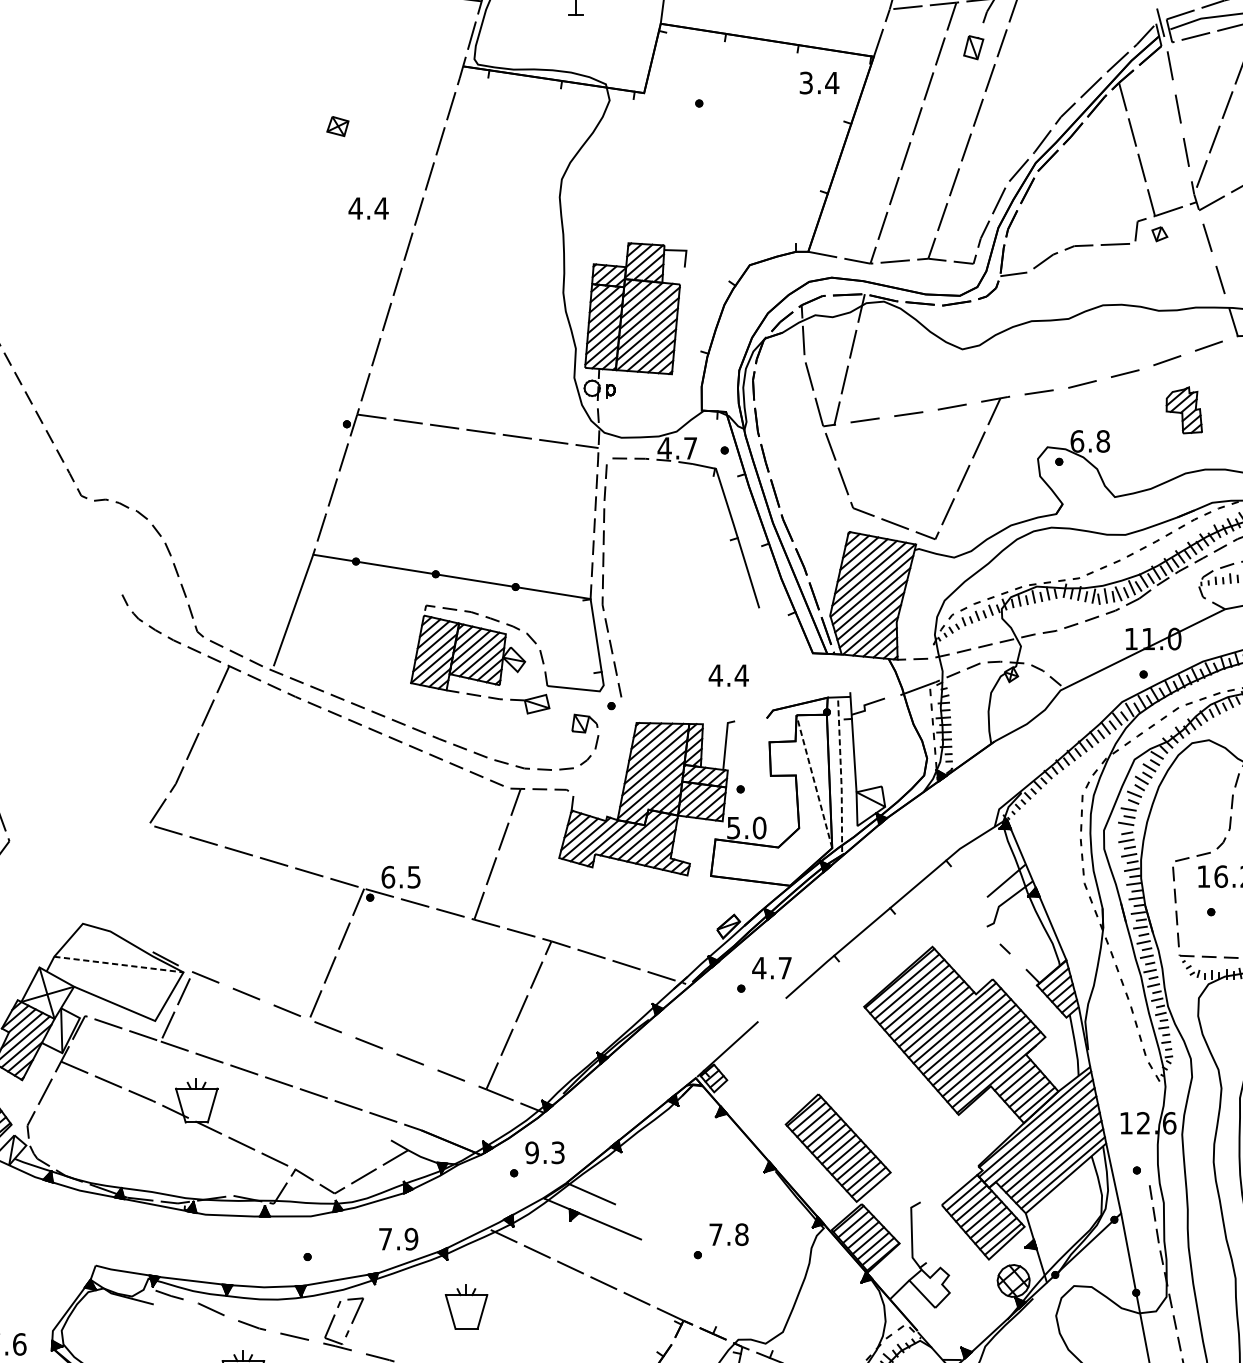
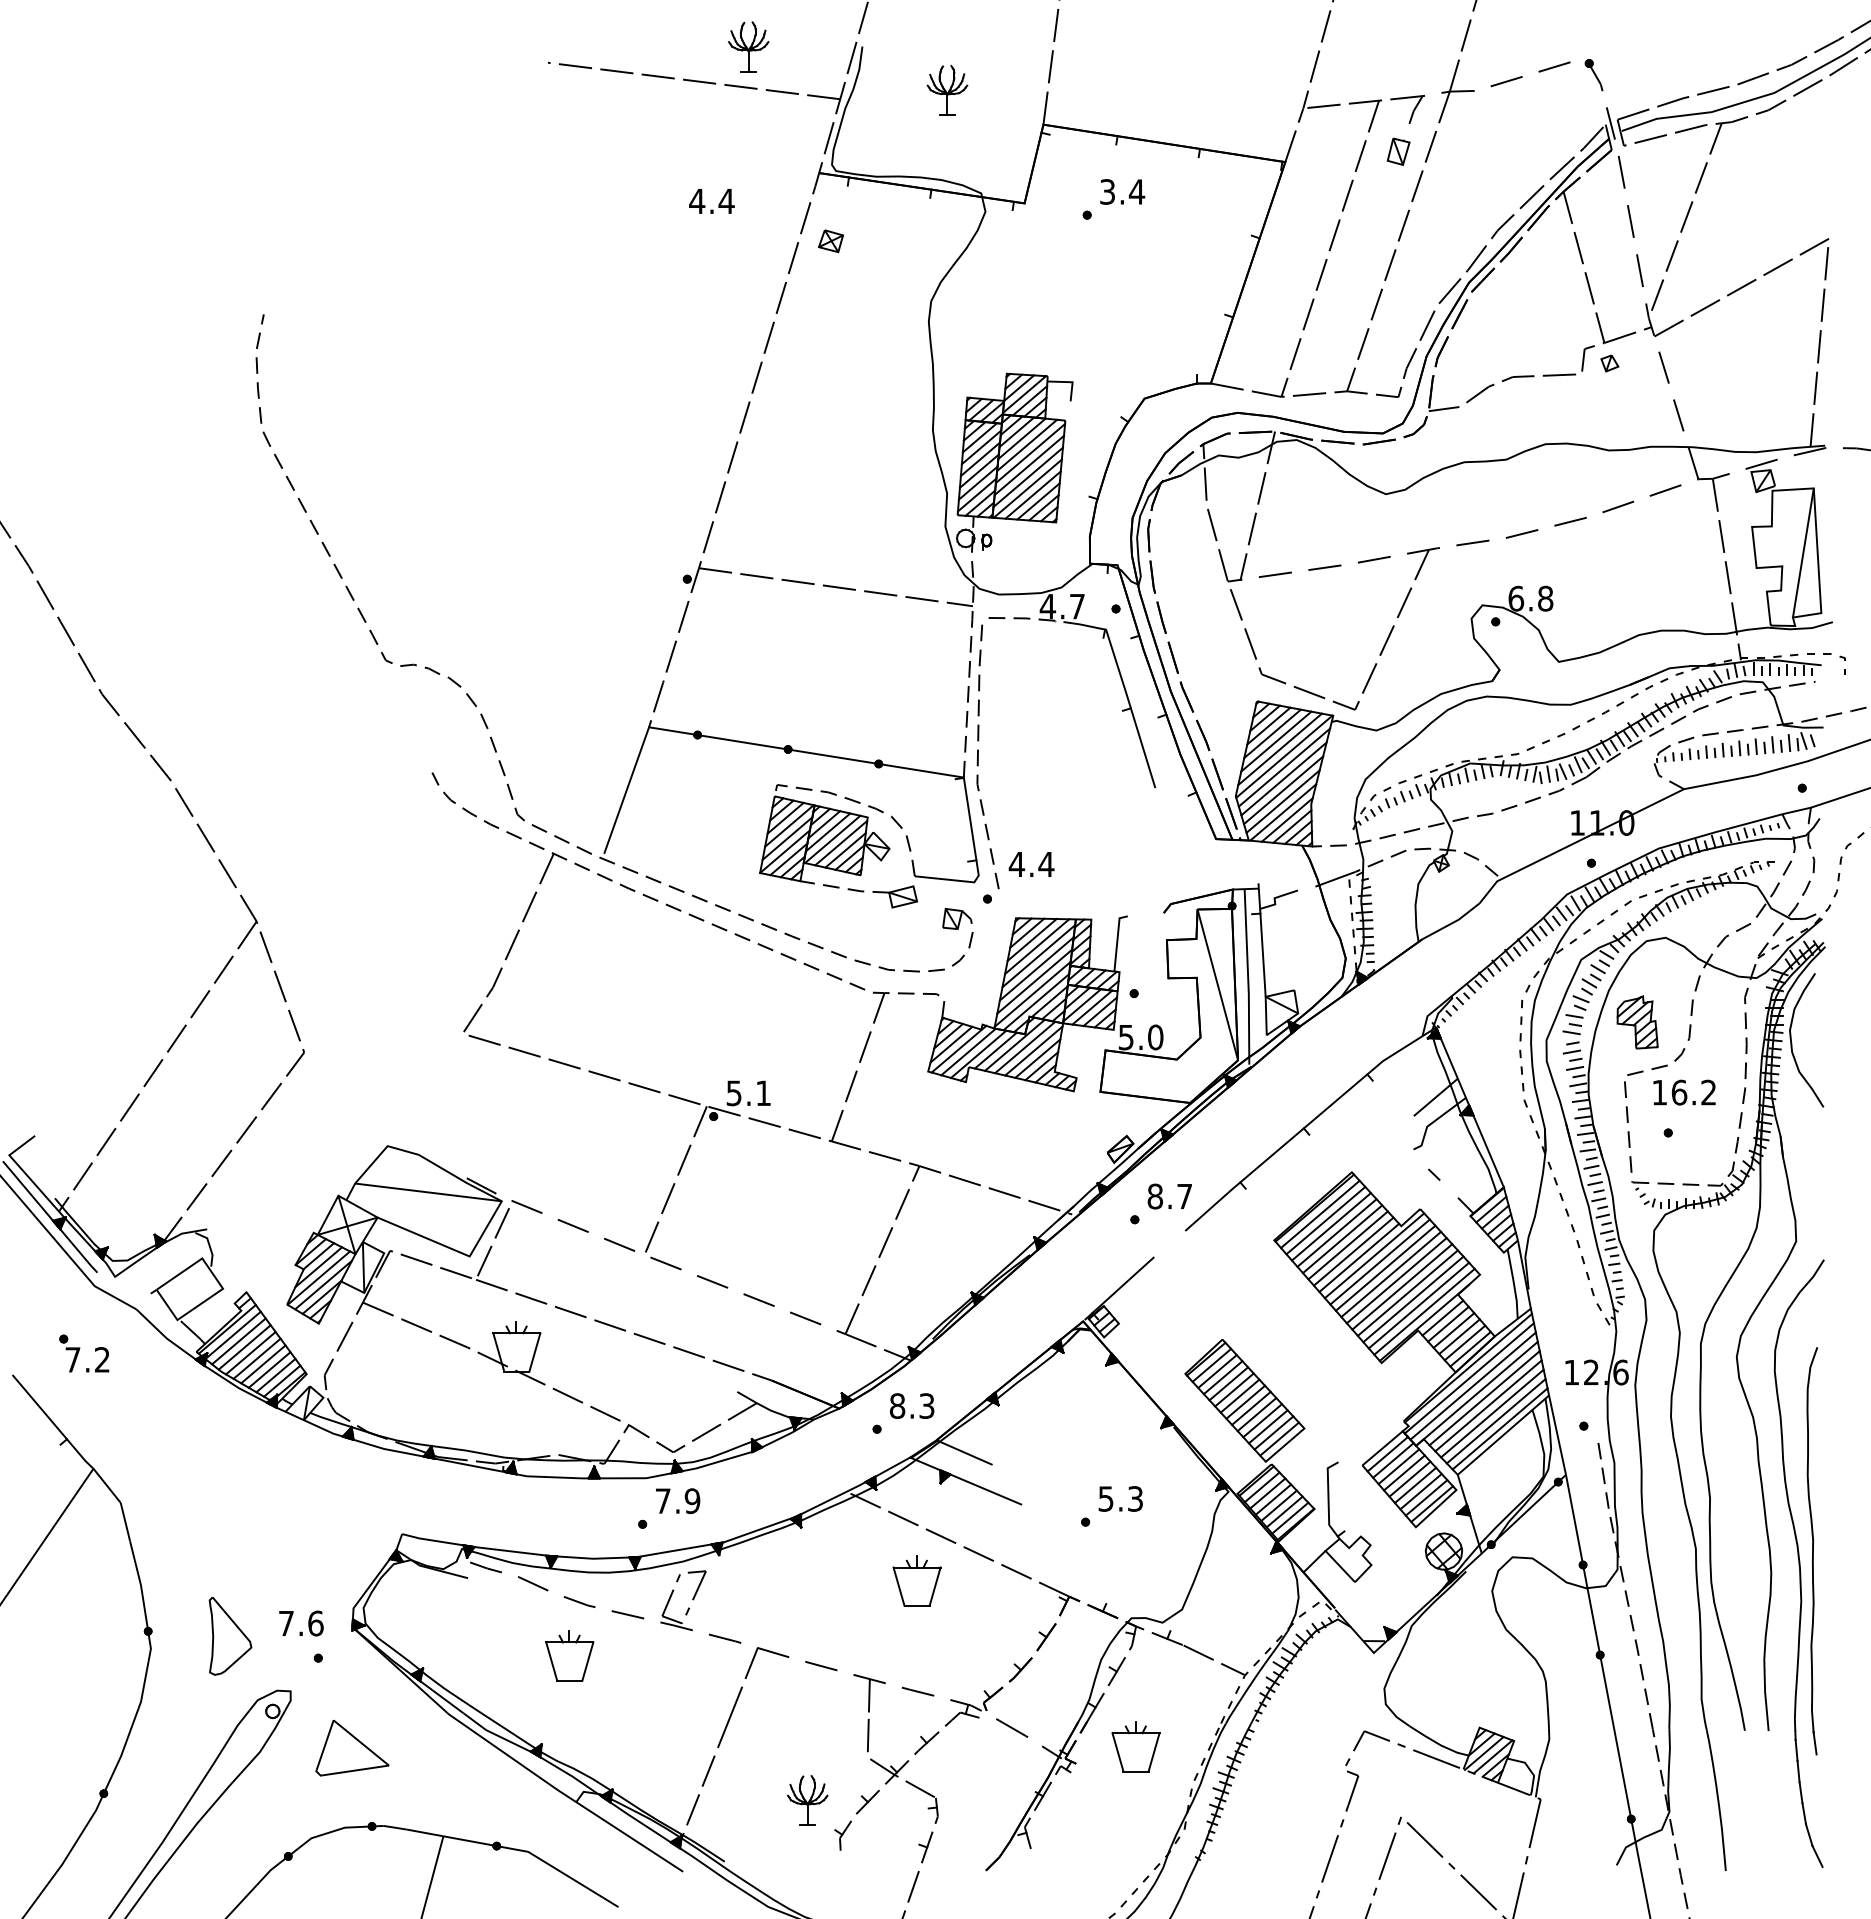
text: (819, 82) -> (1122, 191), moved
part: (337, 126) -> (830, 241), moved
text: (368, 208) -> (711, 201), moved
part: (1184, 410) -> (1637, 1022), moved
text: (728, 675) -> (1031, 864), moved
line: (841, 775) -> (1248, 977), dashed -> solid
line: (814, 781) -> (1217, 984), dashed -> solid
text: (400, 877) -> (748, 1093), 6.5 -> 5.1
line: (118, 964) -> (428, 1192), dashed -> solid
text: (759, 968) -> (1155, 1196), 4.7 -> 8.7
text: (532, 1152) -> (897, 1405), 9.3 -> 8.3
text: (728, 1234) -> (1120, 1498), 7.8 -> 5.3
text: (399, 1239) -> (678, 1501), moved
part: (466, 1306) -> (916, 1580), moved

